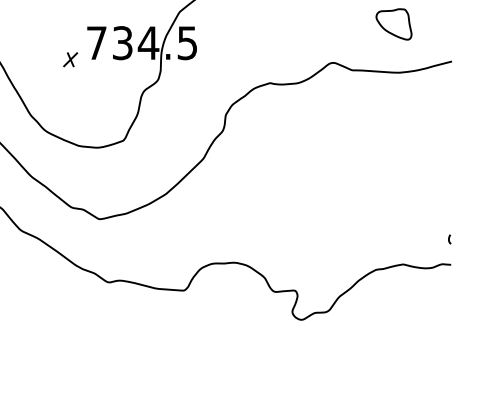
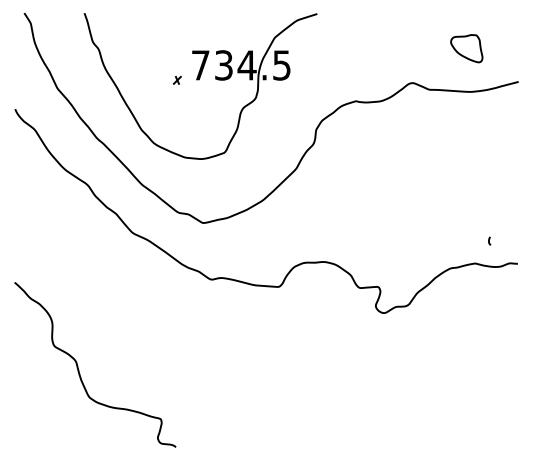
part: (70, 59) -> (177, 80), size x0.6
curve: (449, 238) -> (489, 240), moved

